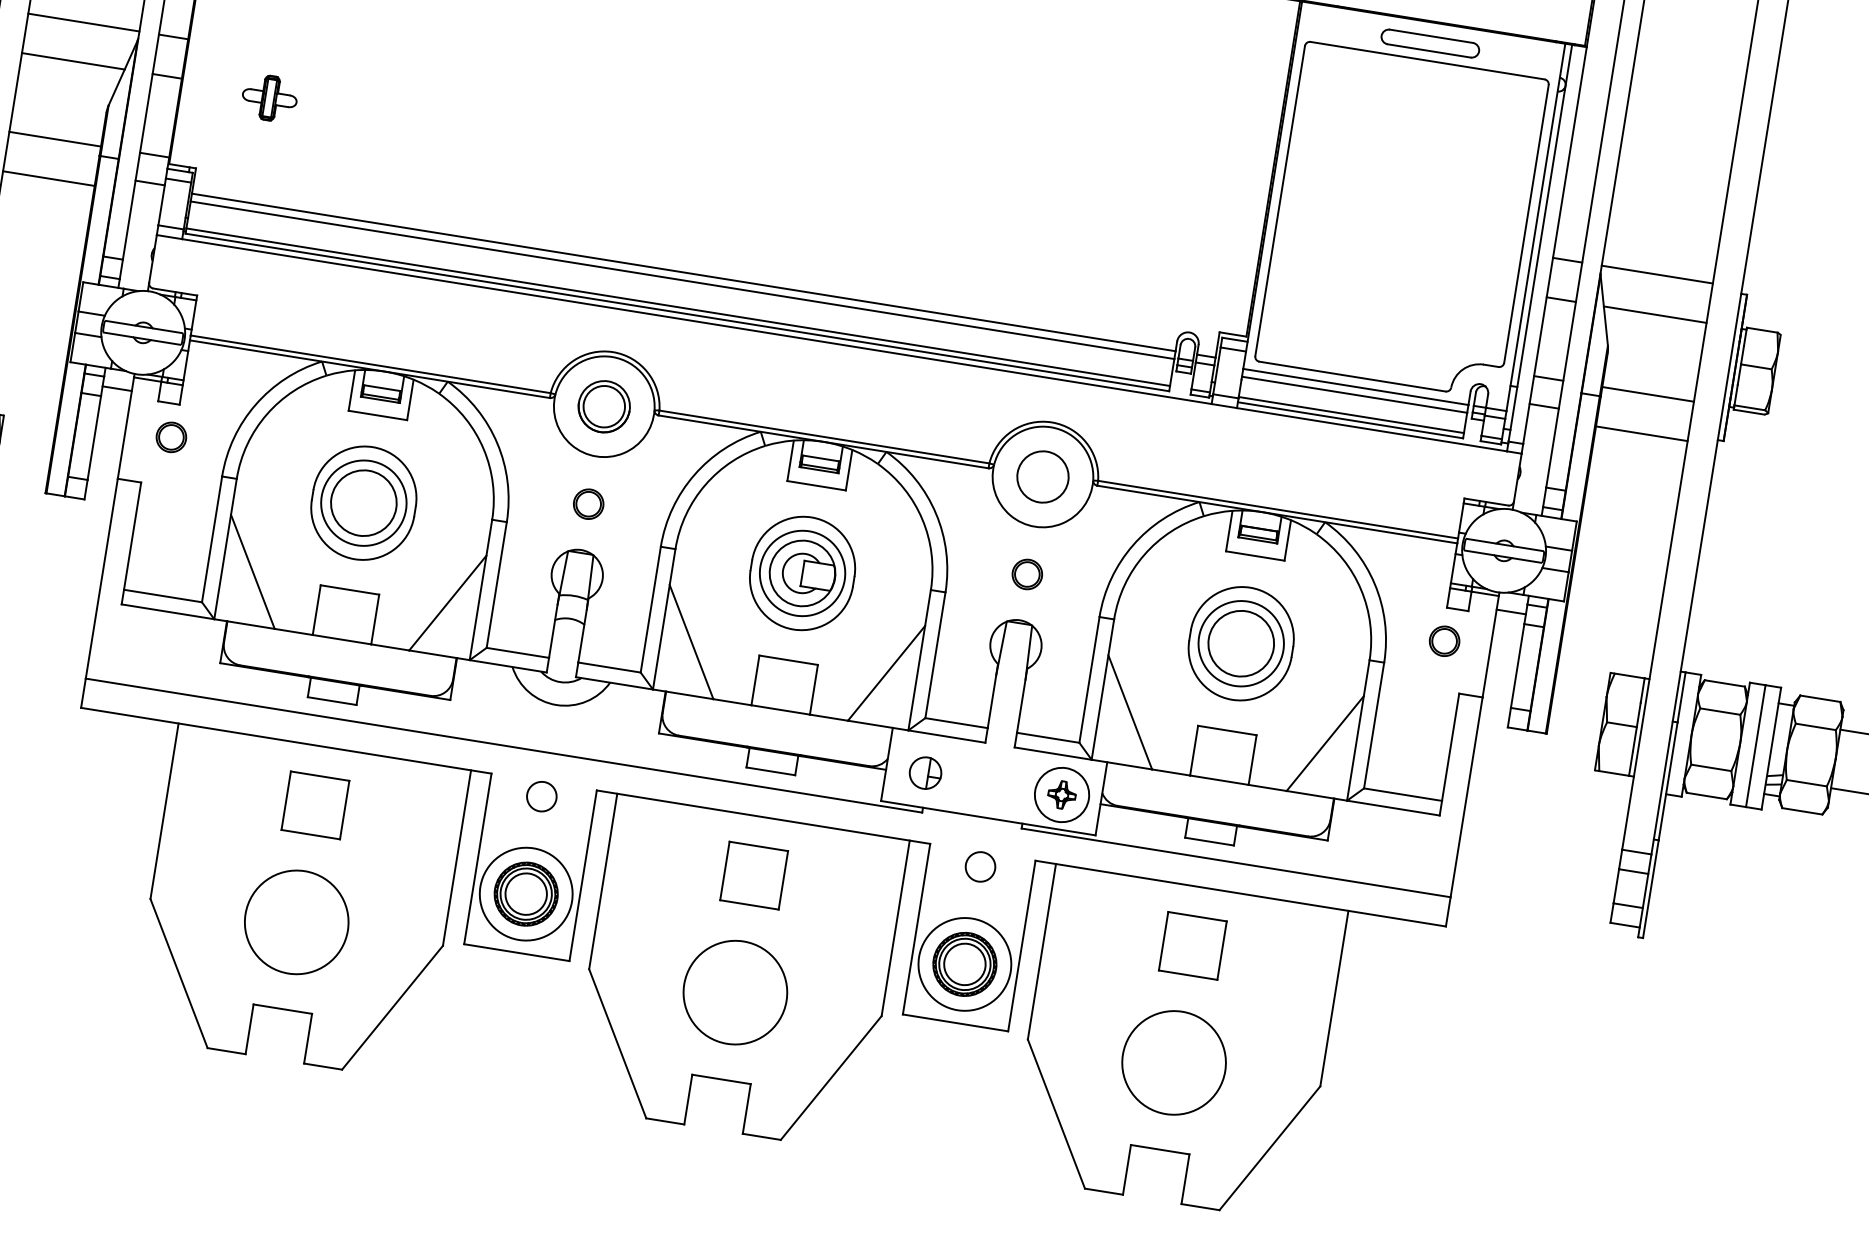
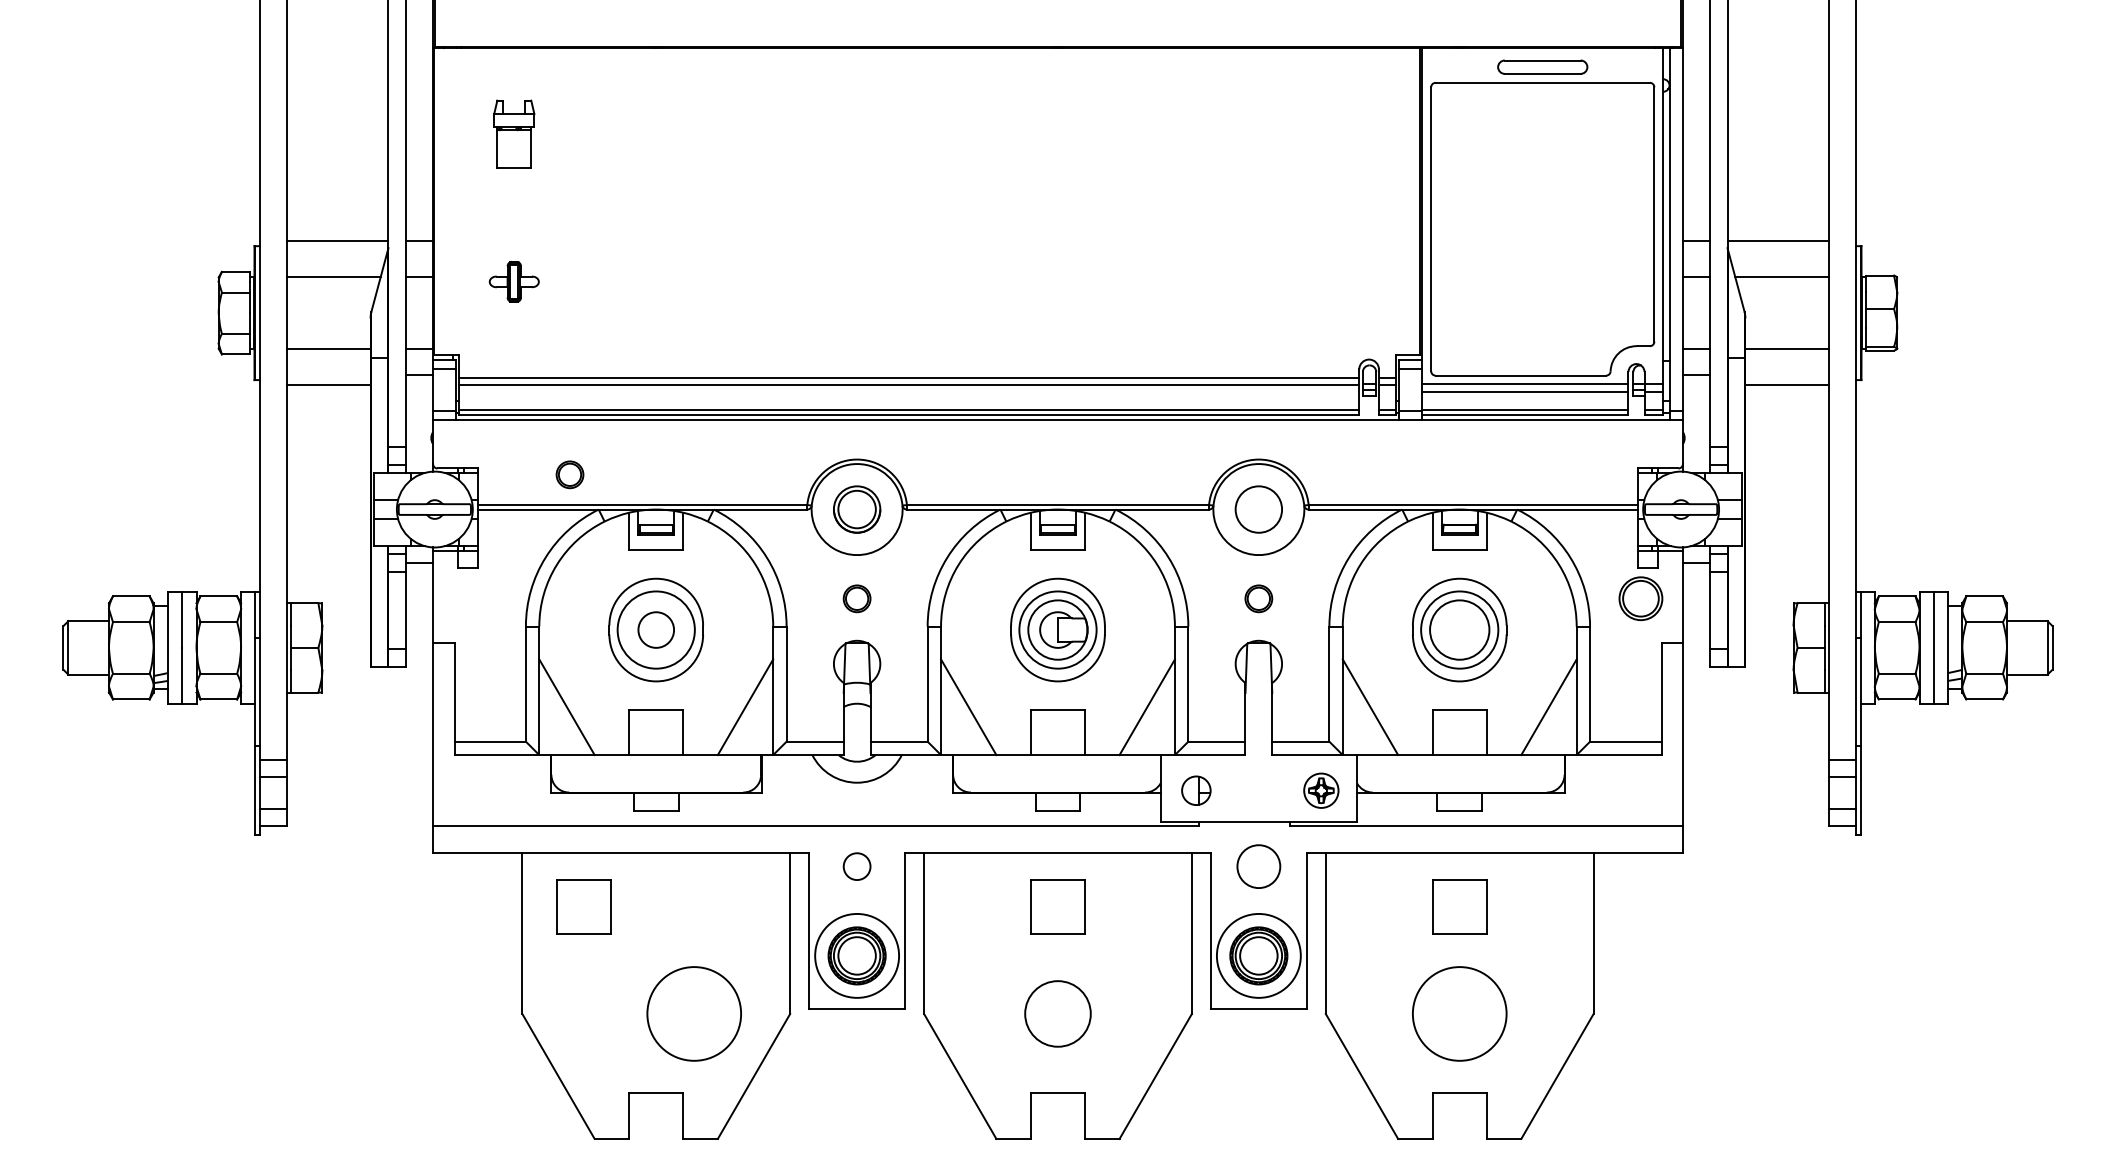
part: (170, 436) -> (569, 474), moved
circle: (363, 502) -> (655, 629), size x0.6
part: (1444, 640) -> (1640, 598), size x1.6
circle: (1061, 794) -> (1320, 790), size x0.7
part: (314, 804) -> (583, 906), moved
circle: (980, 866) -> (1258, 866), size x1.6
circle: (295, 921) -> (693, 1013), moved
circle: (734, 992) -> (1057, 1013), size x0.7

